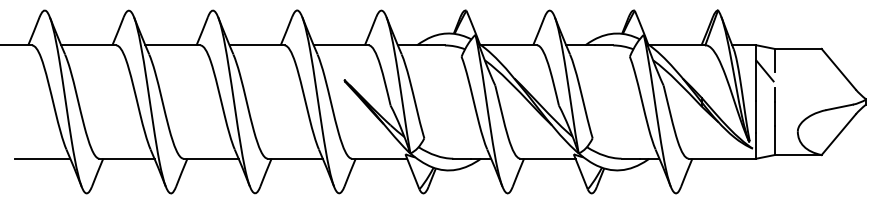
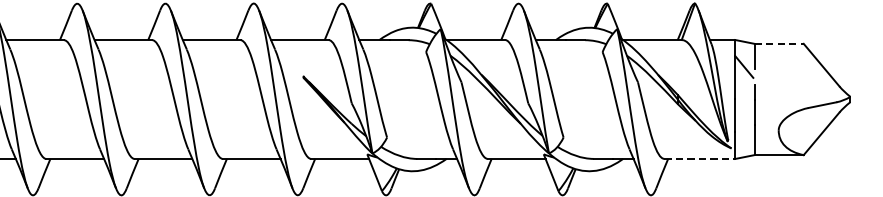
line: (798, 48) -> (779, 43), solid -> dashed
line: (722, 158) -> (699, 158), solid -> dashed

